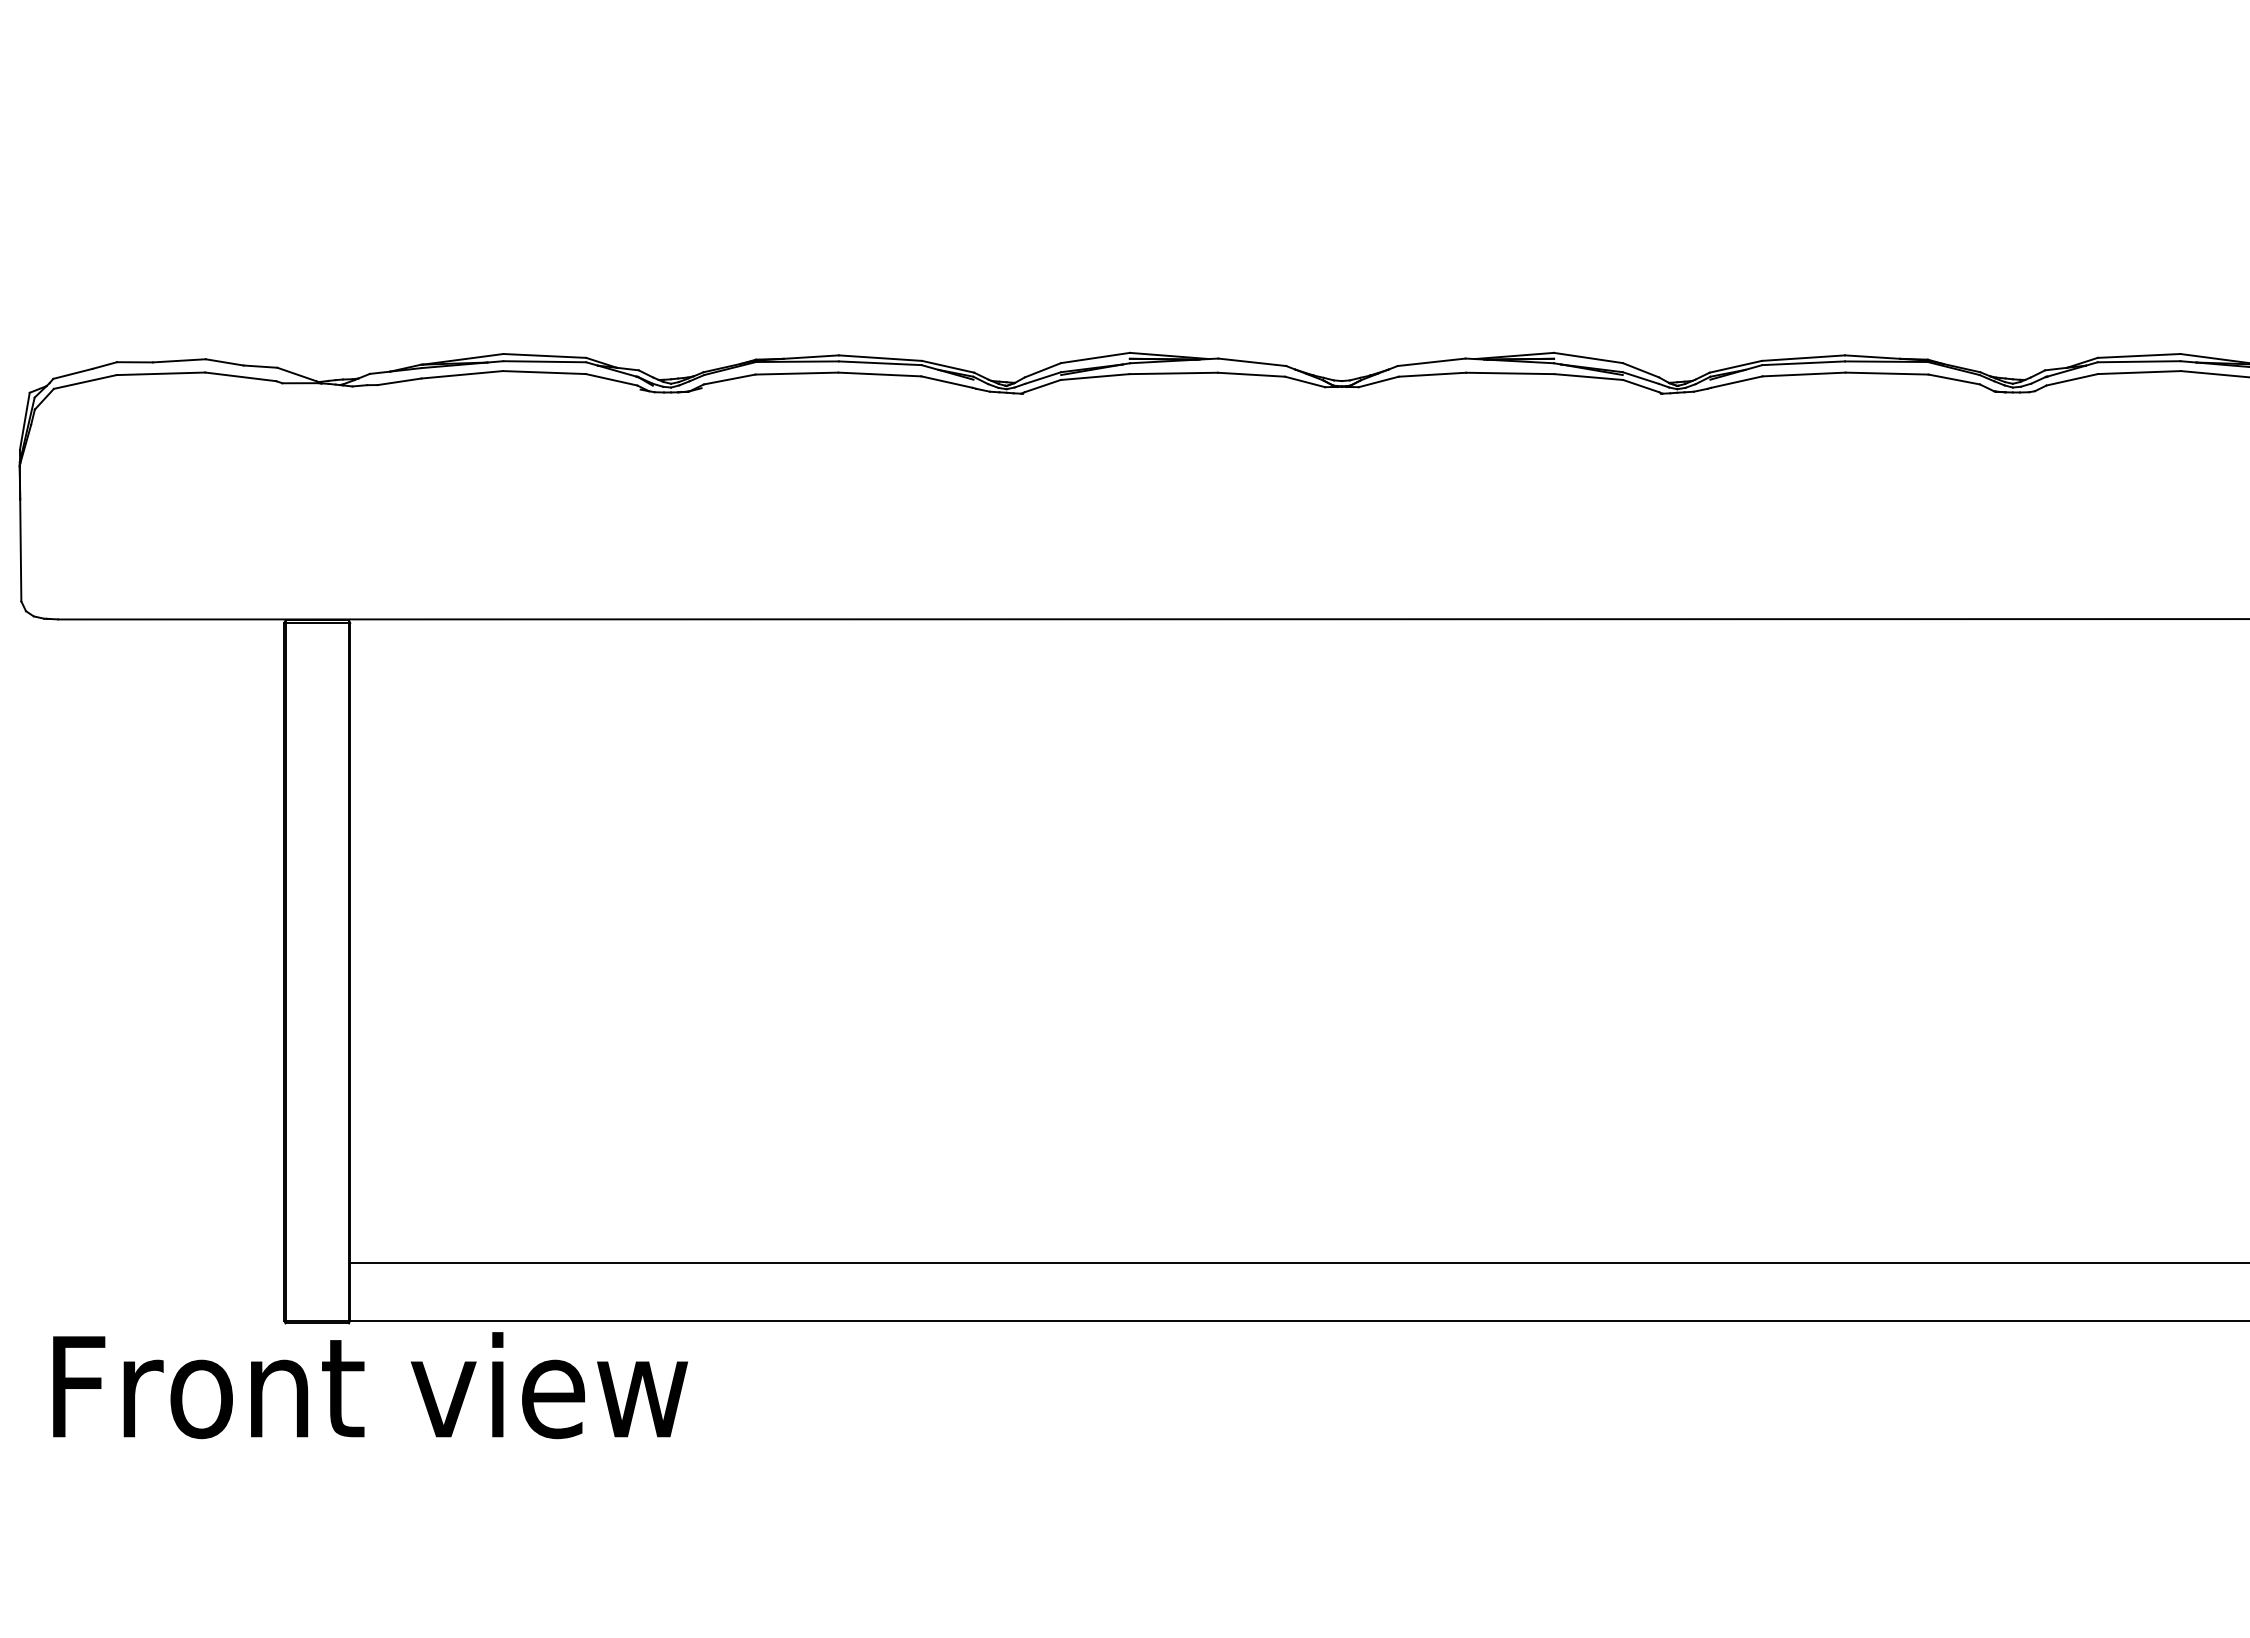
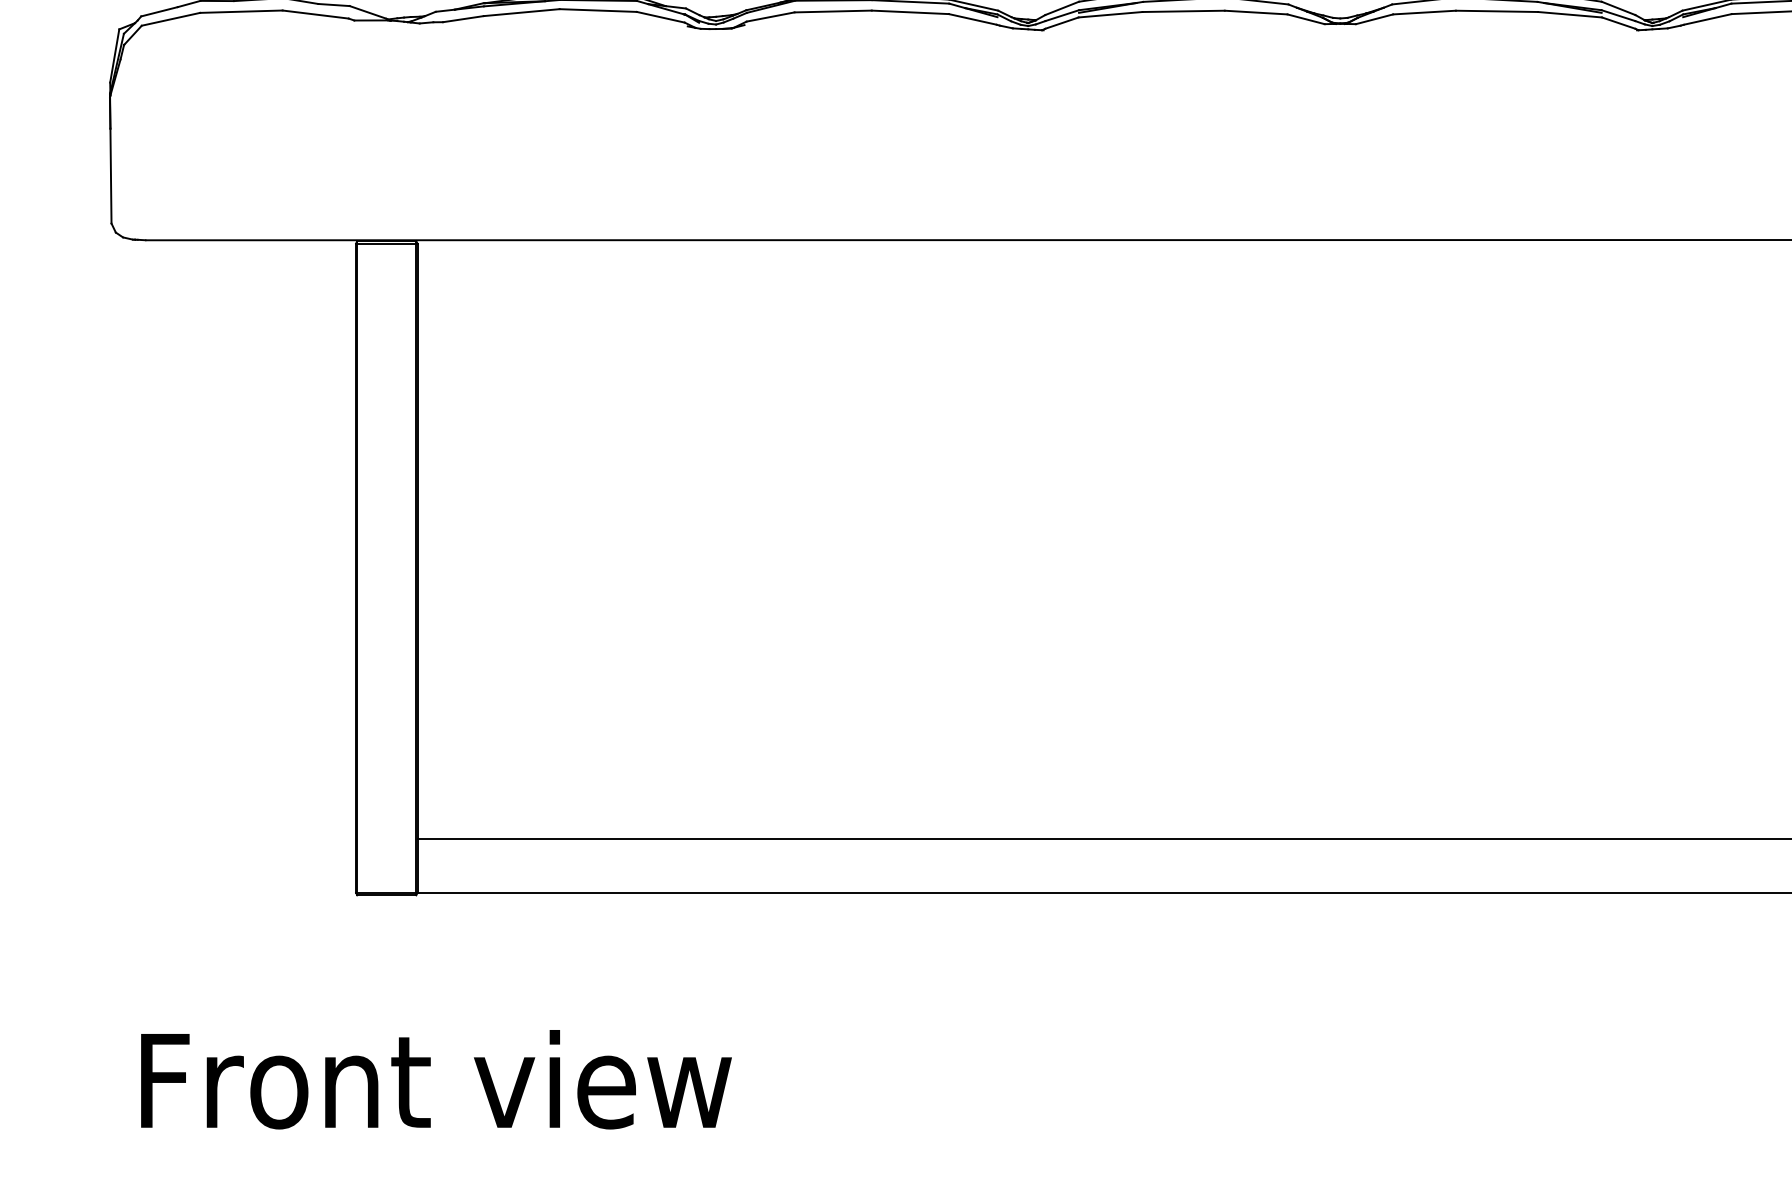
text: (370, 1385) -> (436, 1079), moved

